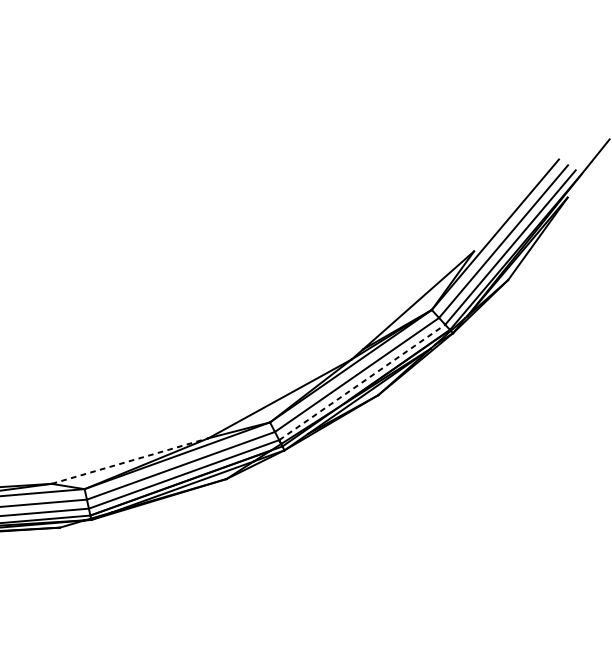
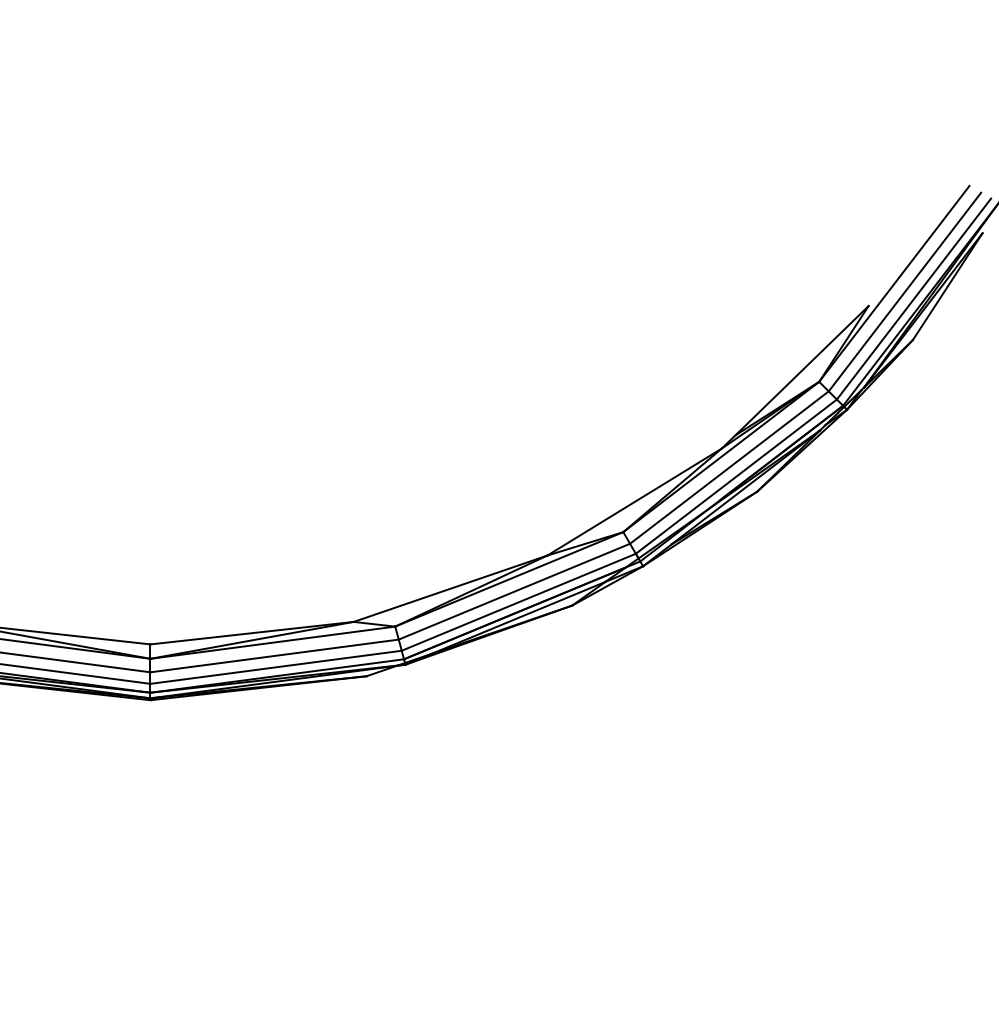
line: (362, 382) -> (736, 476), dashed -> solid
line: (130, 460) -> (451, 588), dashed -> solid

